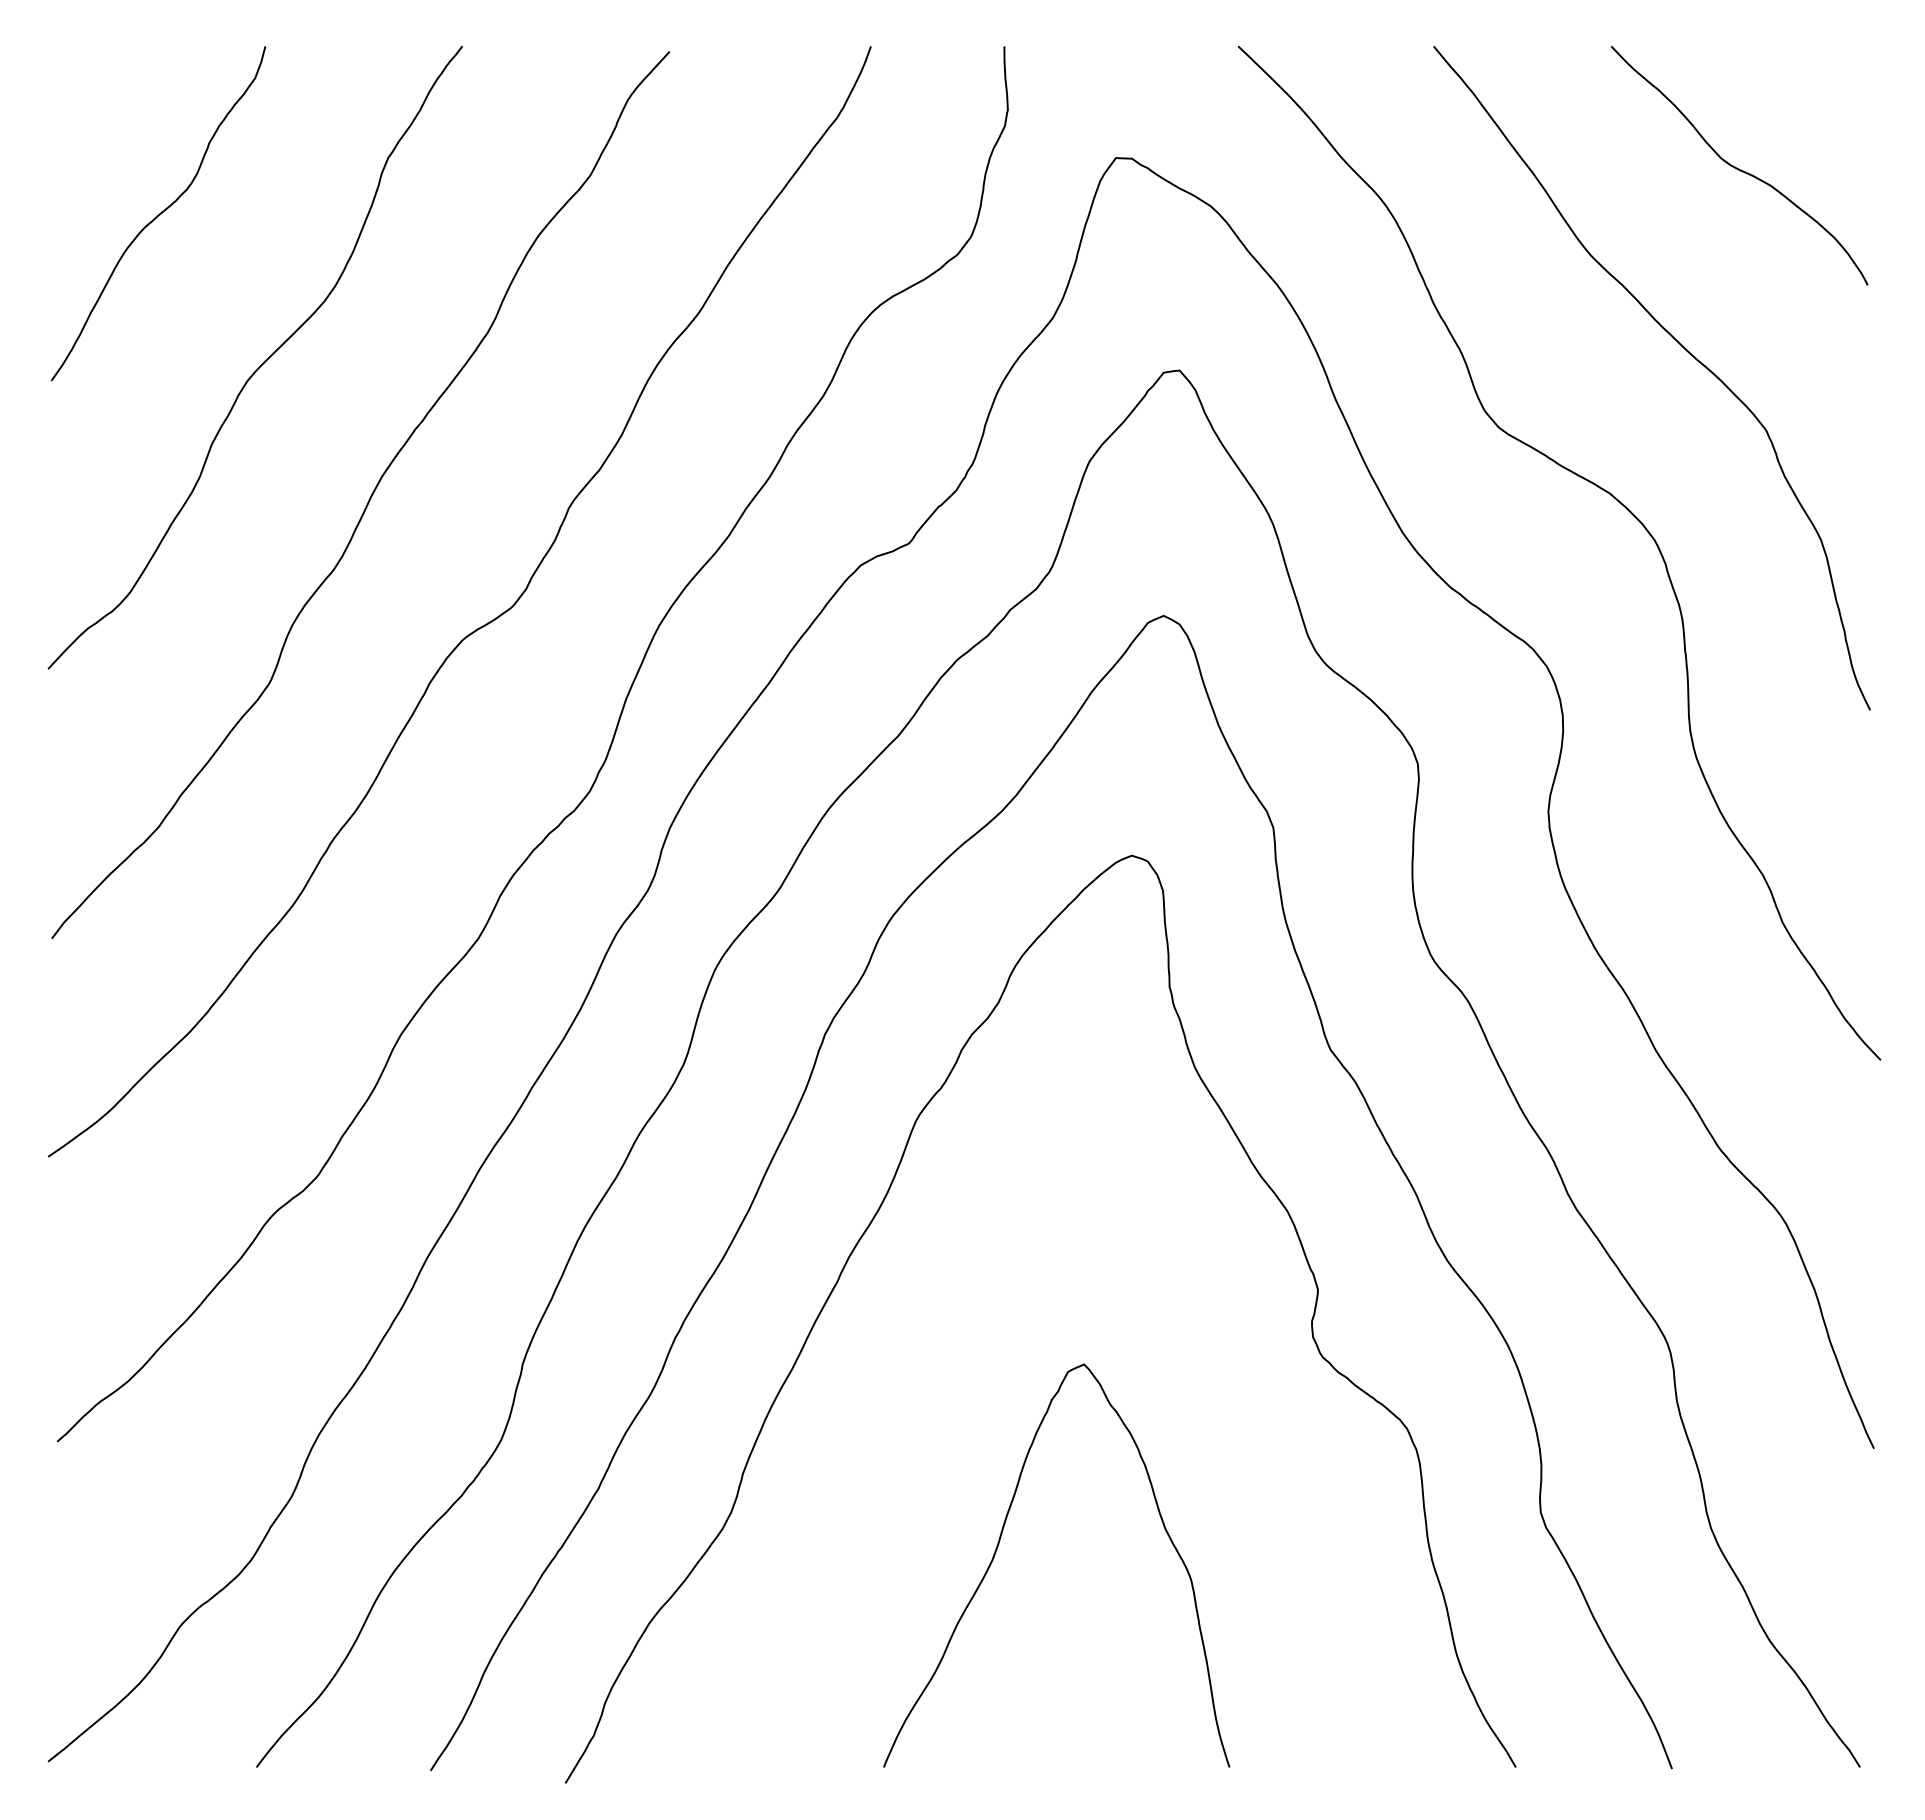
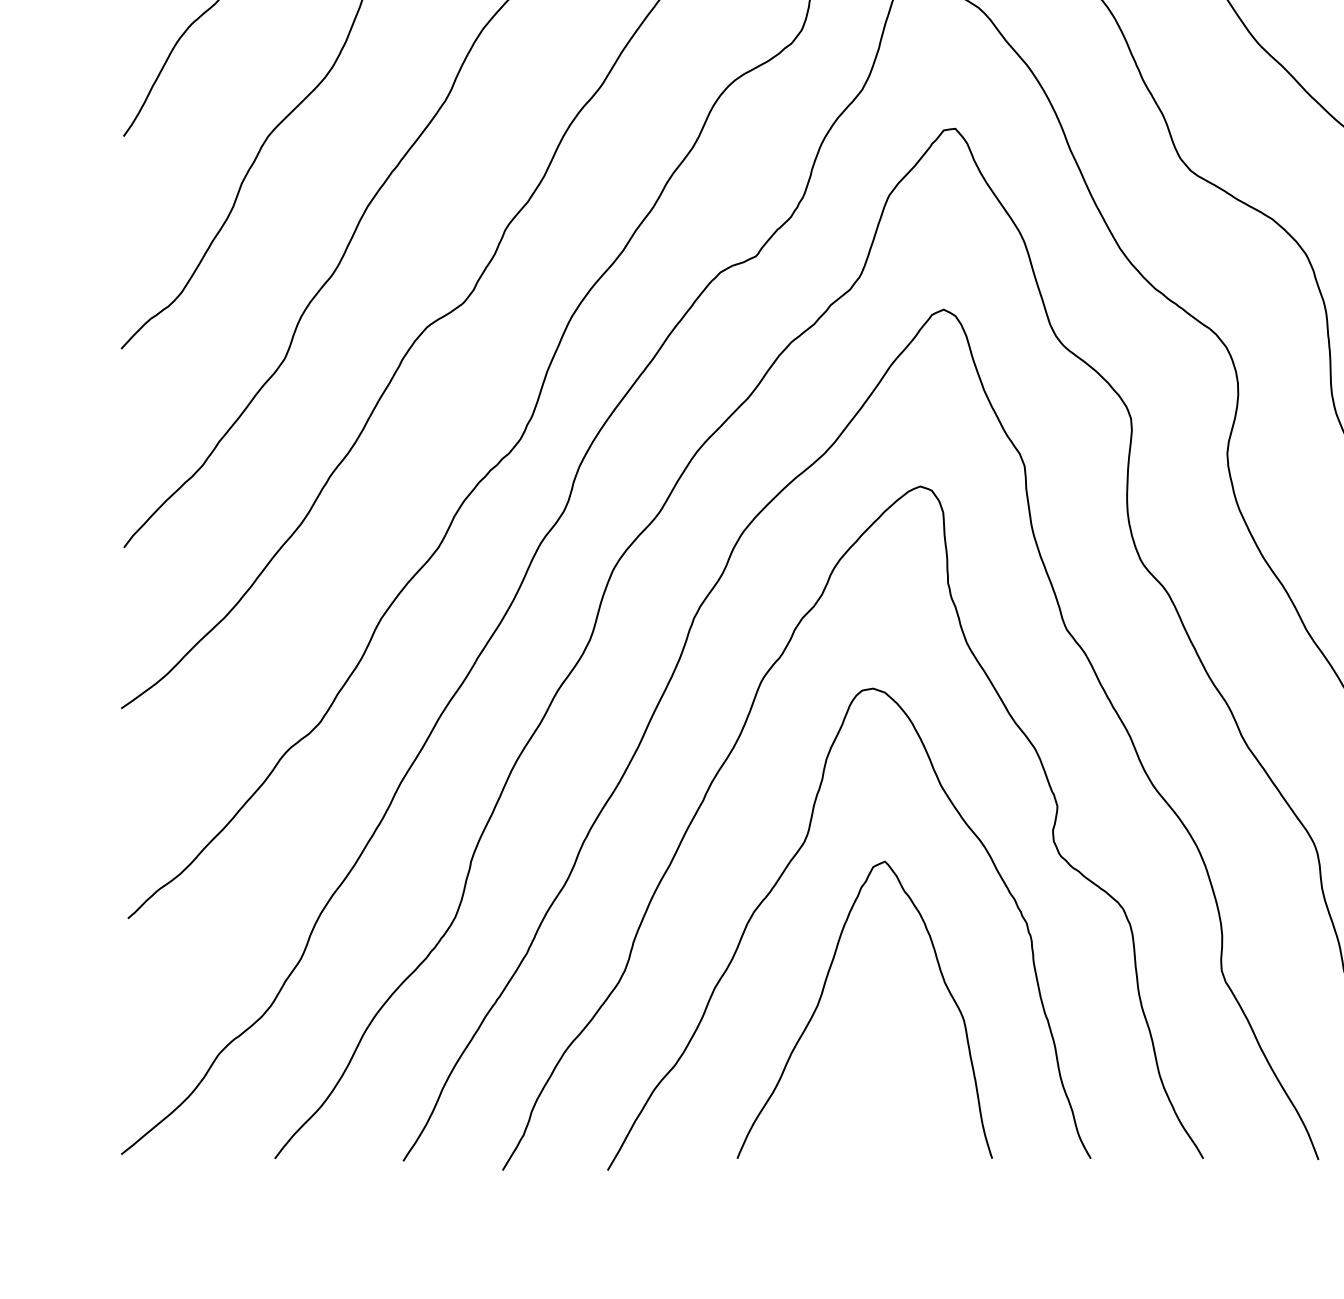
curve: (939, 1391) -> (778, 881), added

